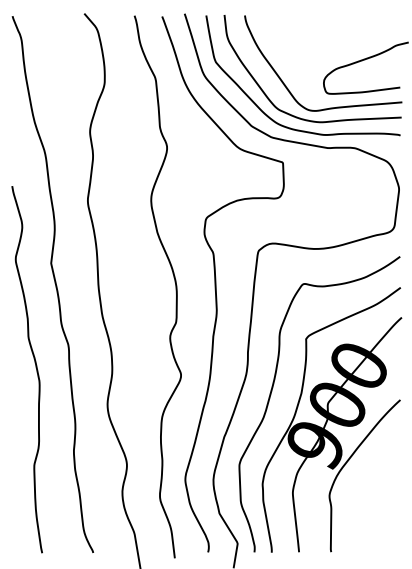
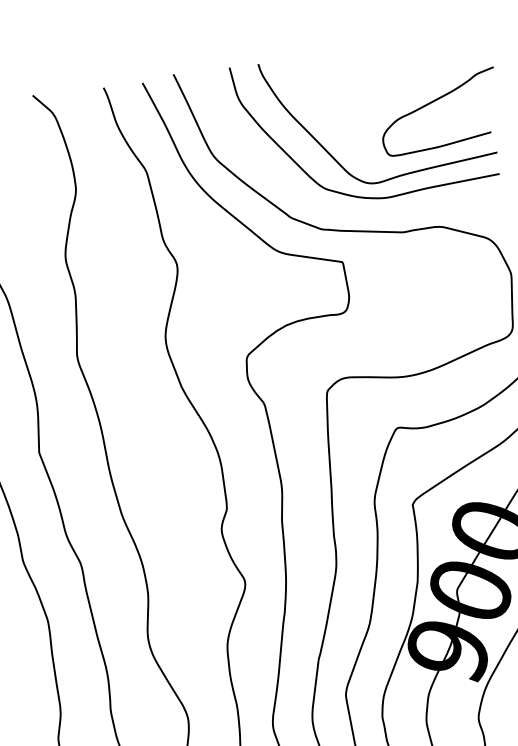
curve: (267, 114) -> (310, 198), removed

